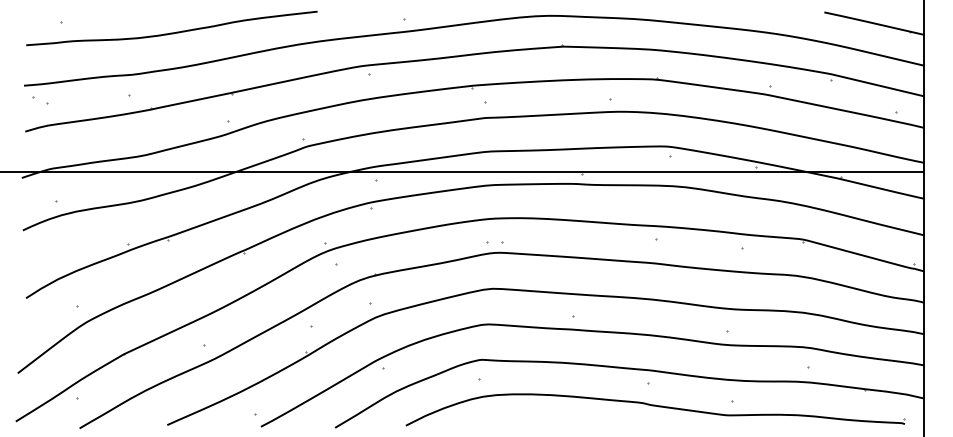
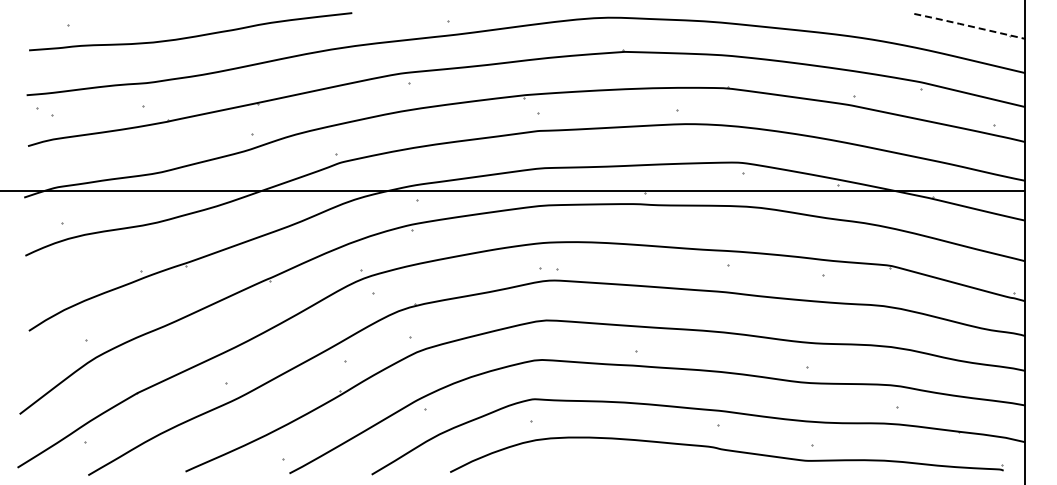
line: (873, 22) -> (968, 25), solid -> dashed

